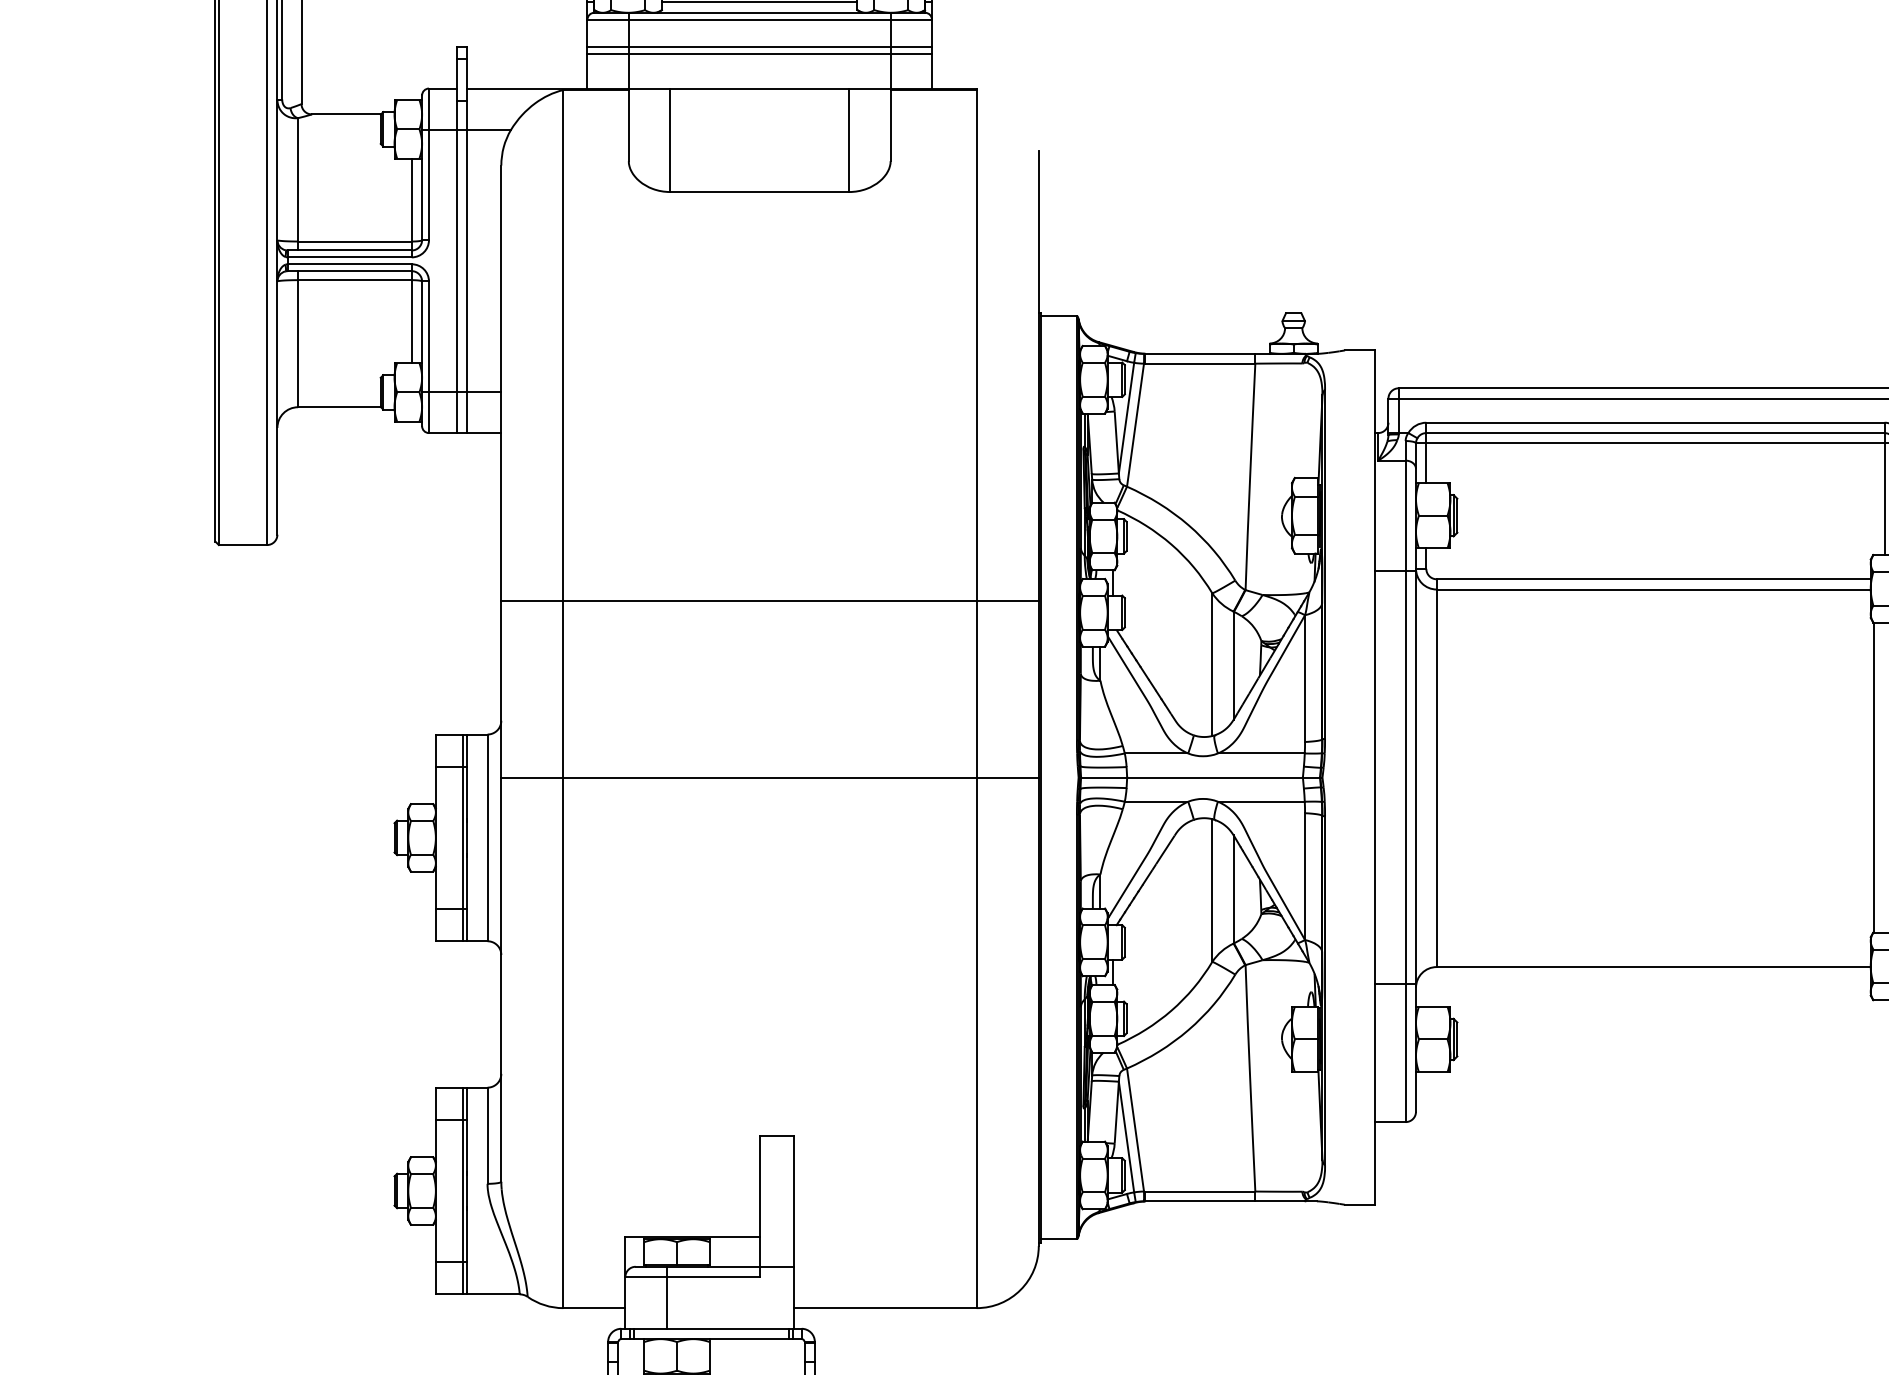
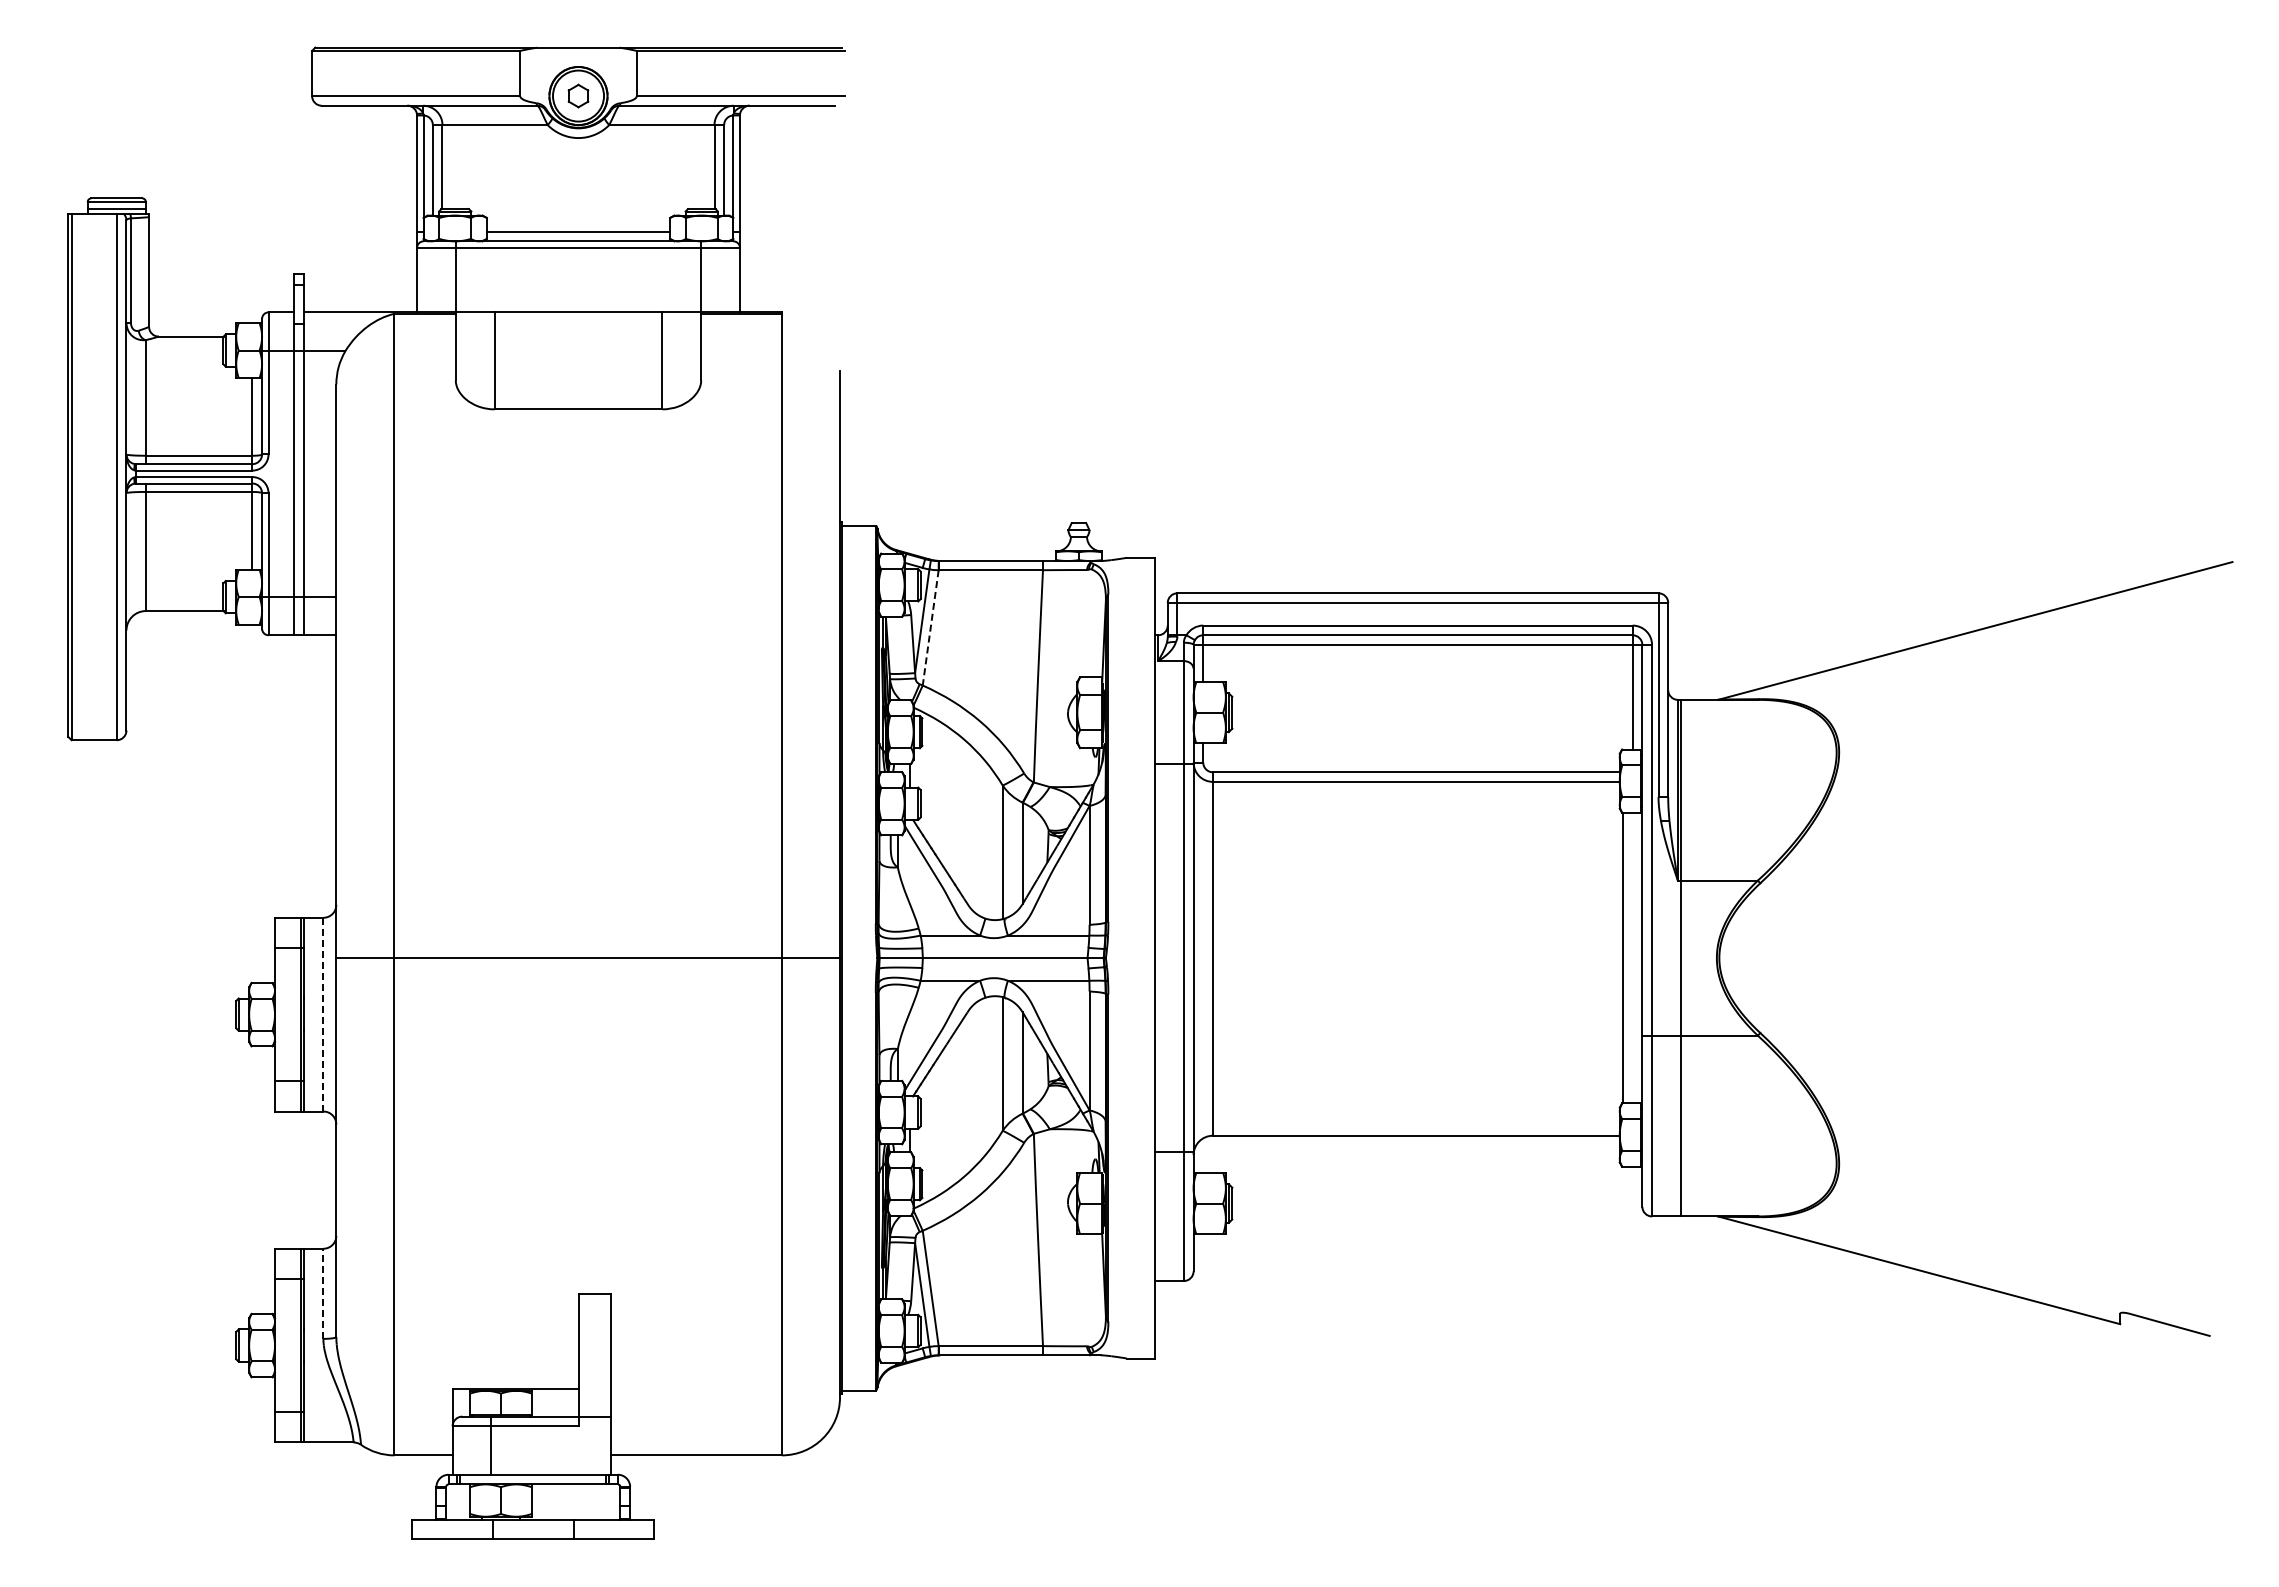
line: (759, 47) -> (578, 273), removed
line: (759, 54) -> (578, 280), removed
line: (1135, 425) -> (930, 628), solid -> dashed
line: (770, 600) -> (588, 792), removed
line: (487, 837) -> (323, 1014), solid -> dashed
line: (487, 1135) -> (323, 1293), solid -> dashed

